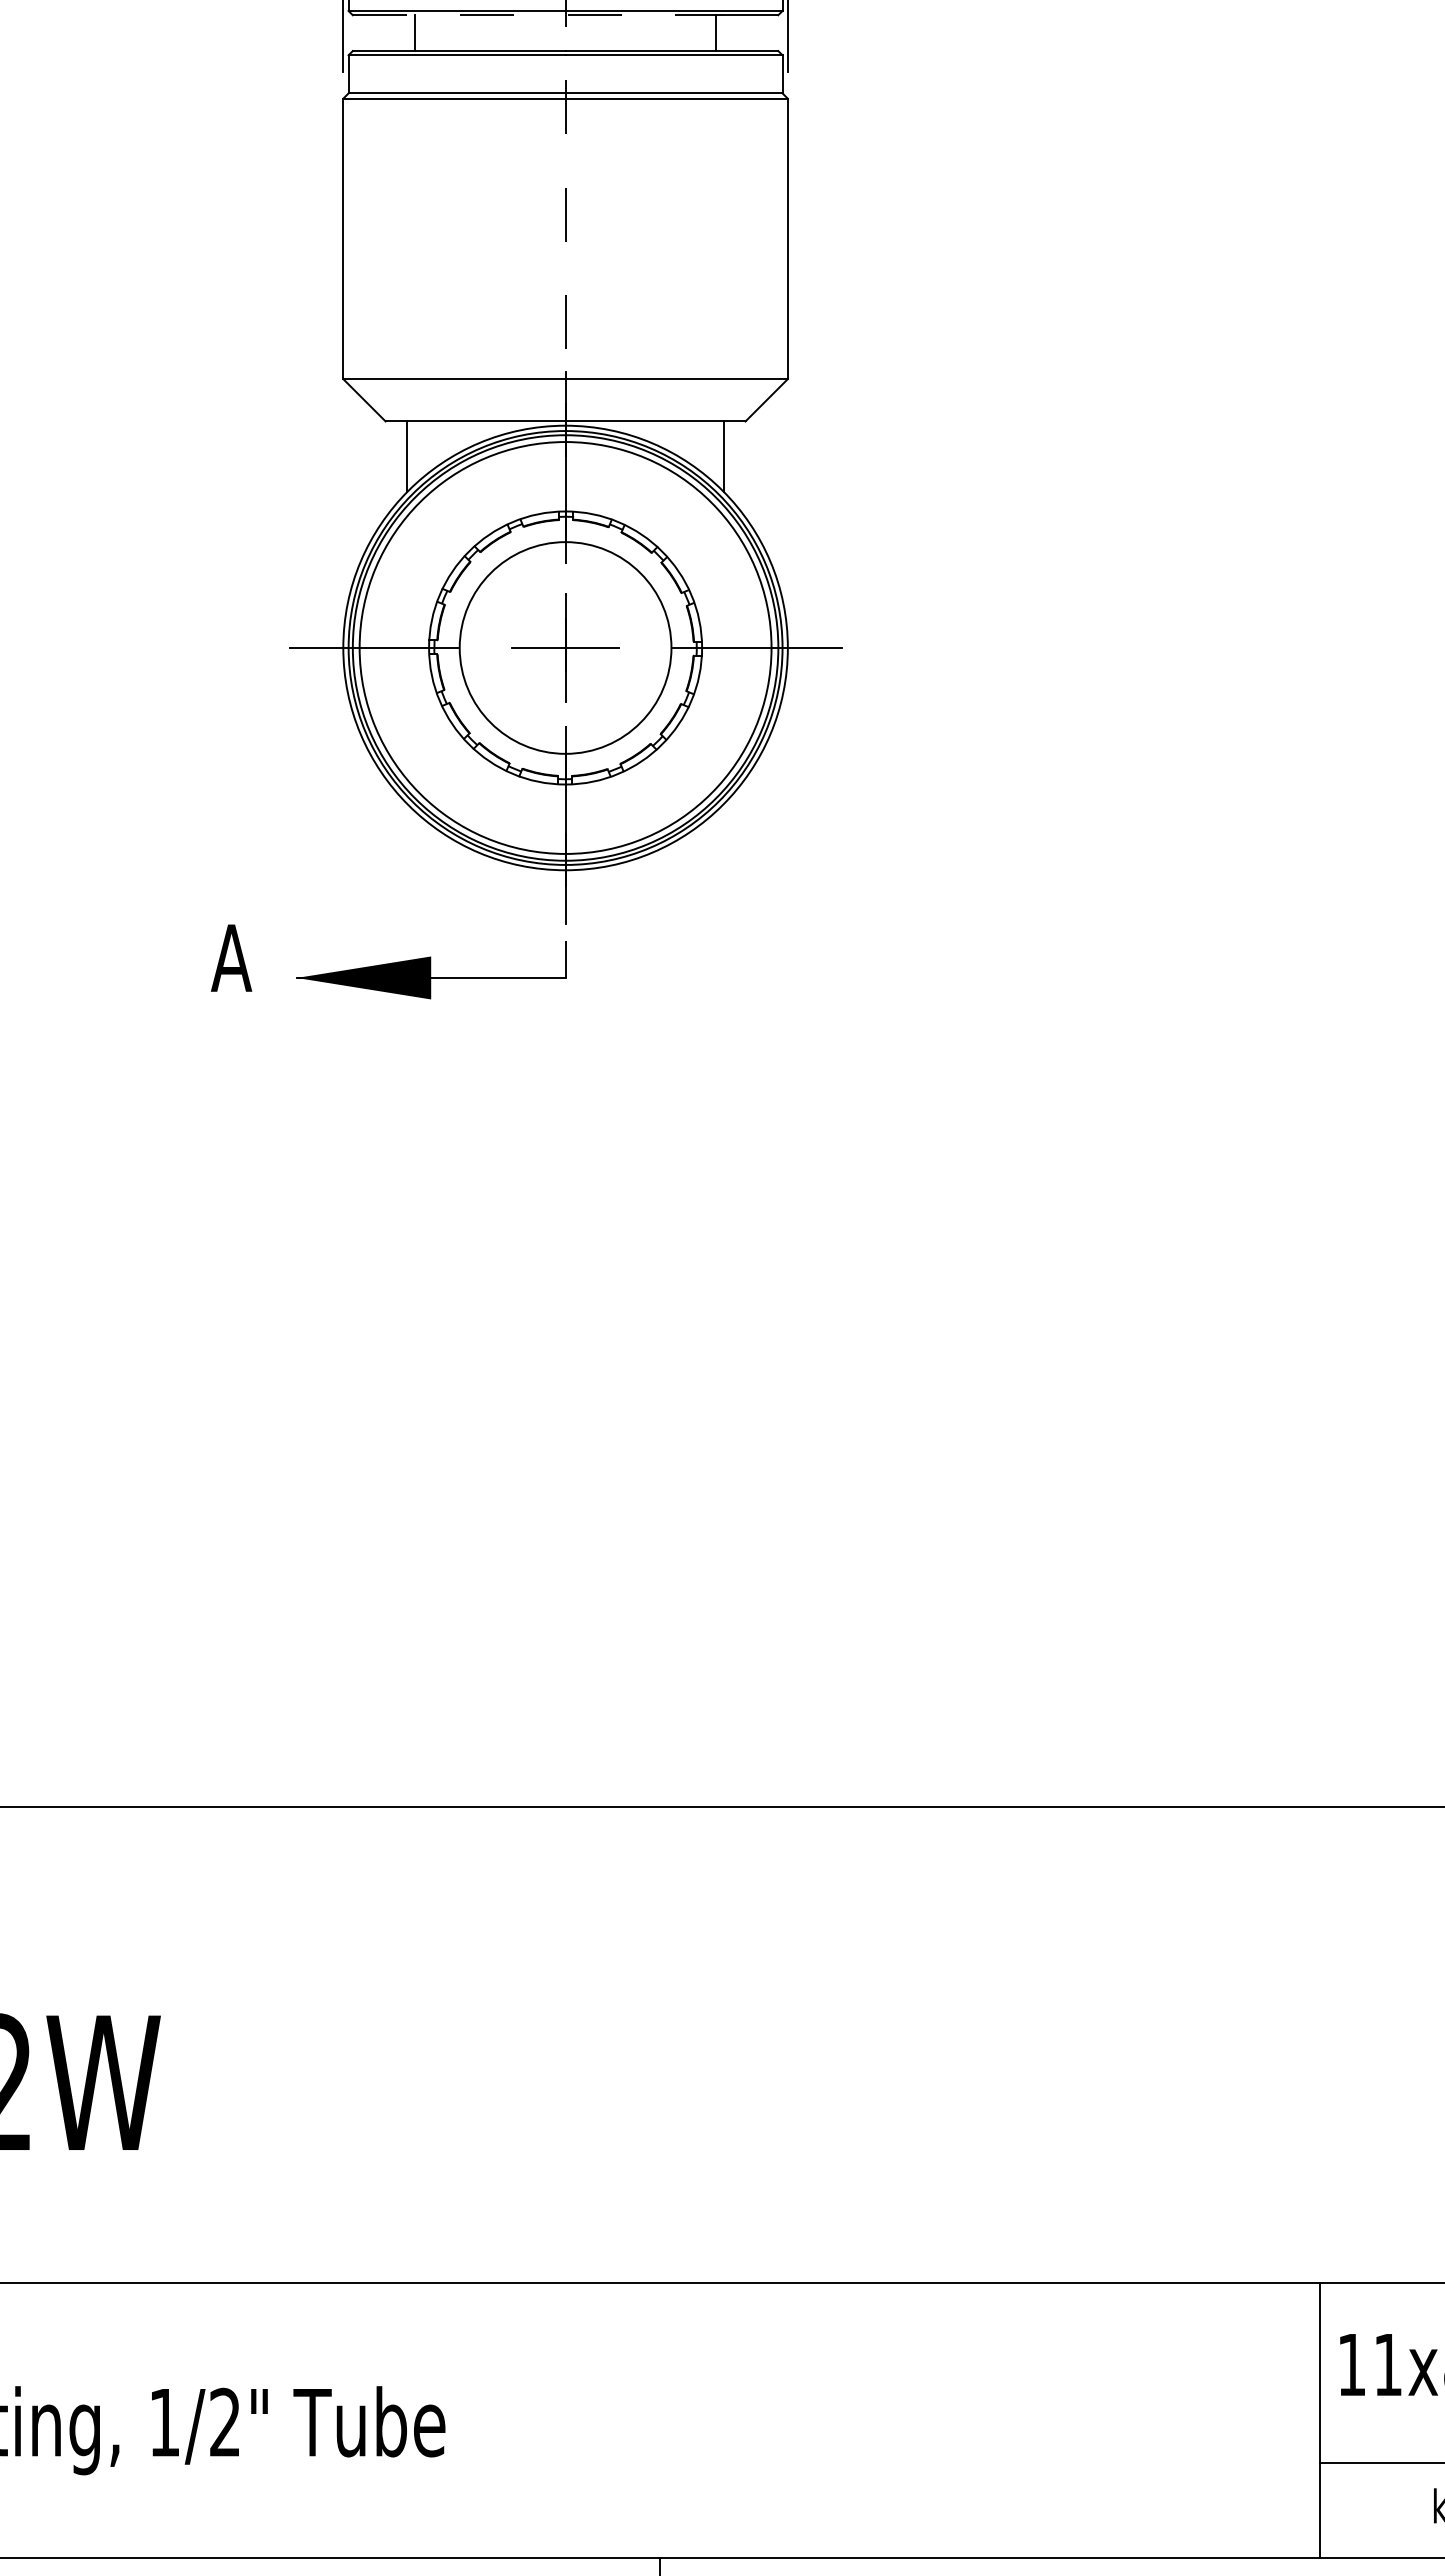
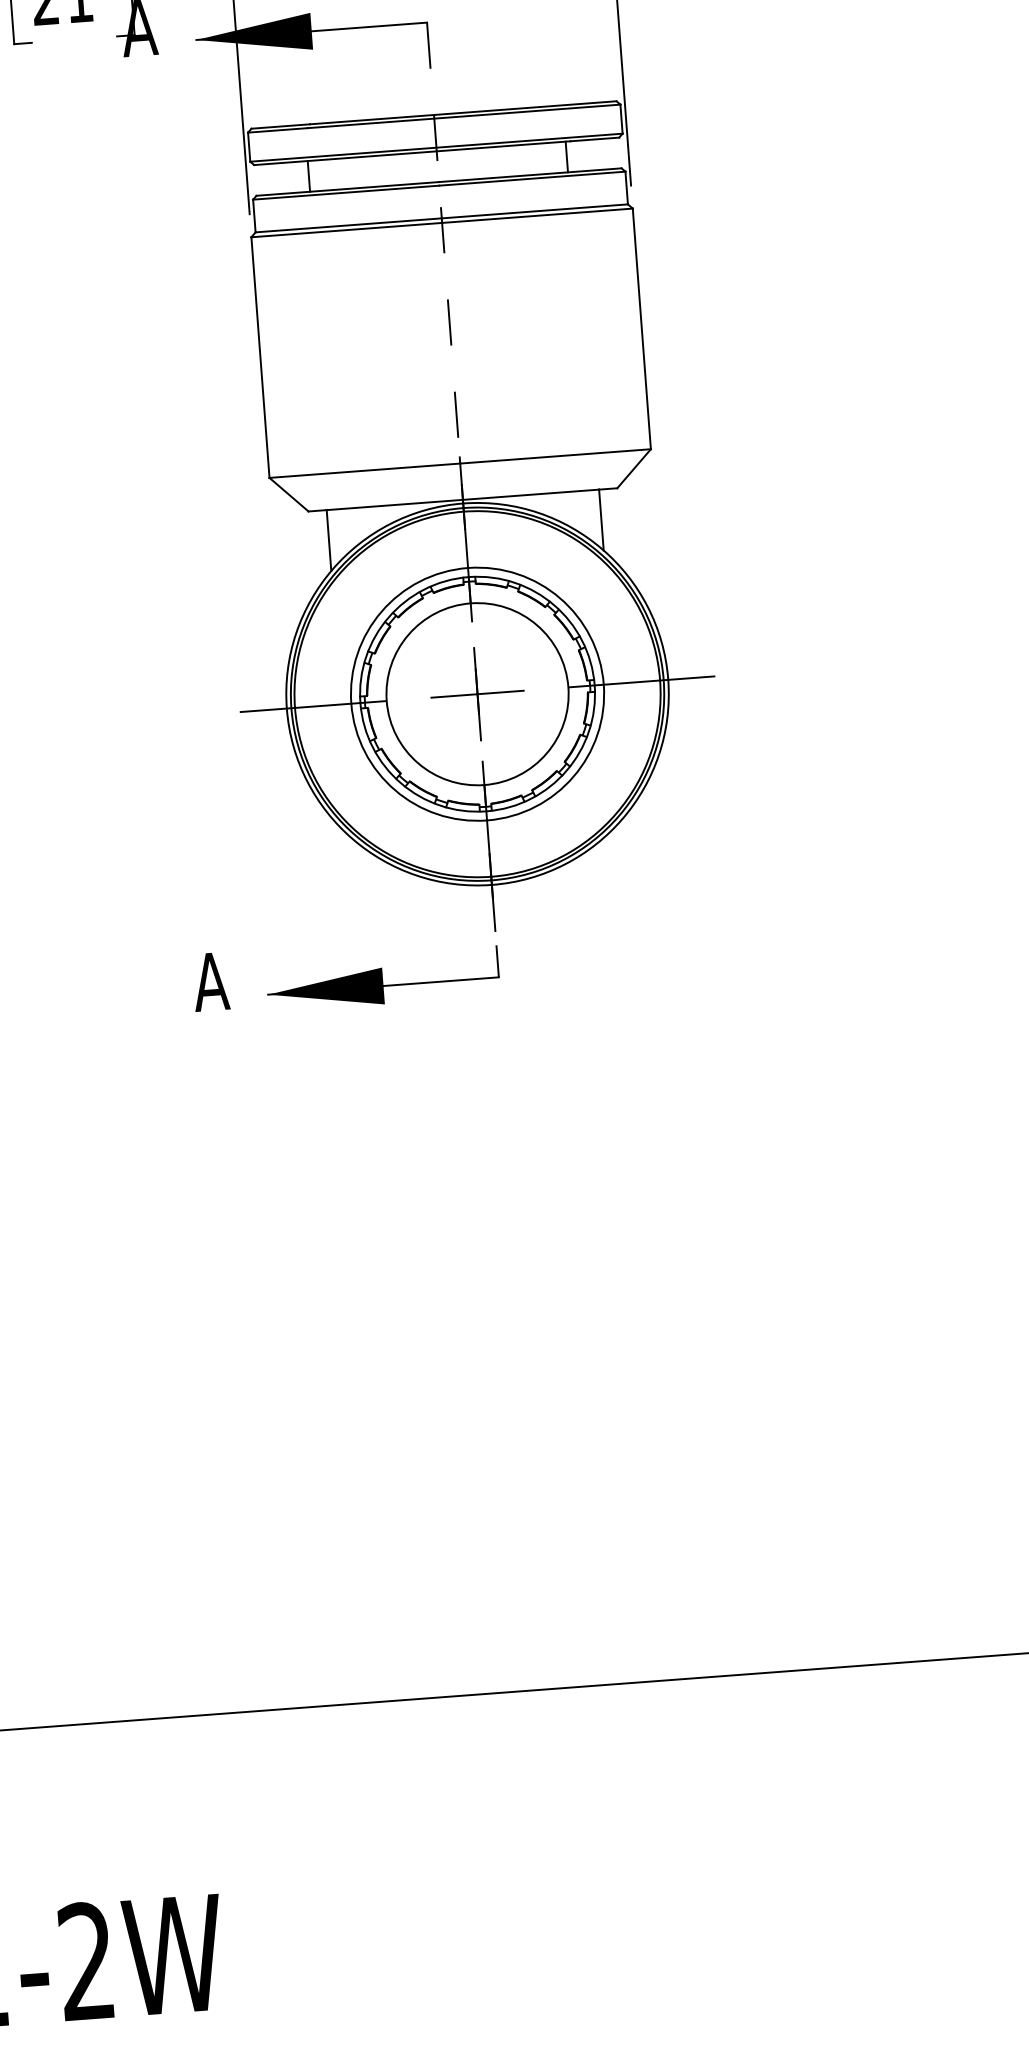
line: (537, 15) -> (412, 153), dashed -> solid
circle: (565, 647) -> (477, 693), size x0.71

